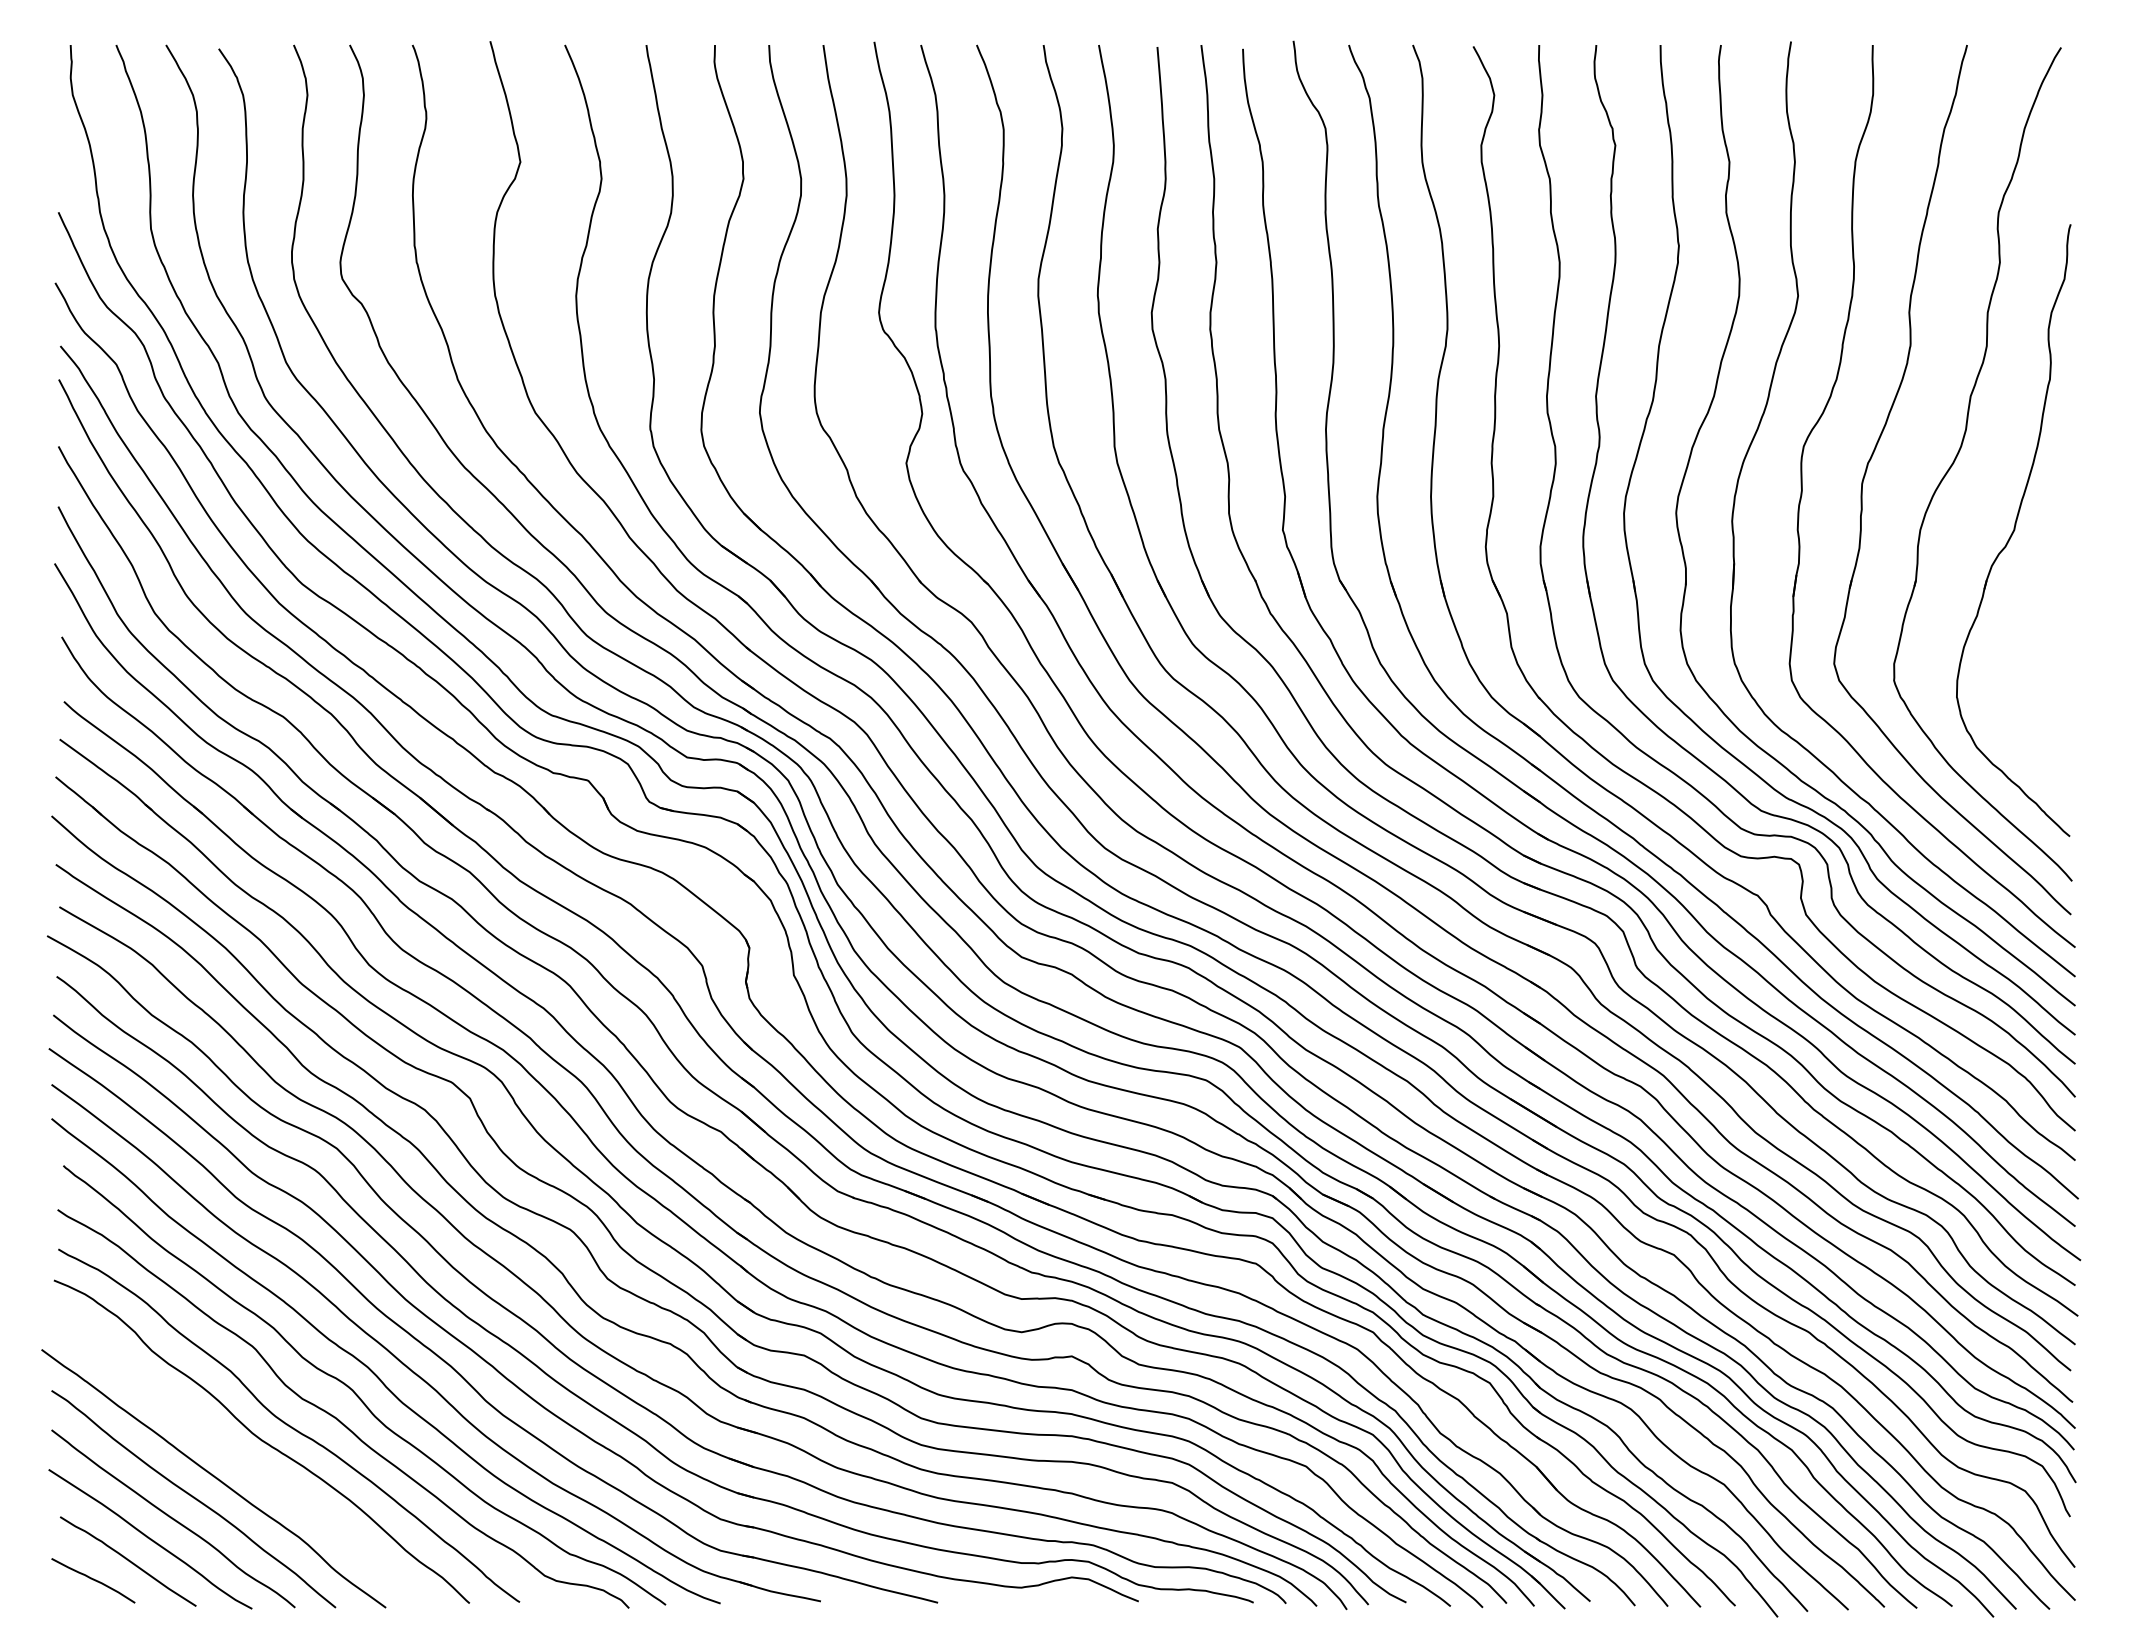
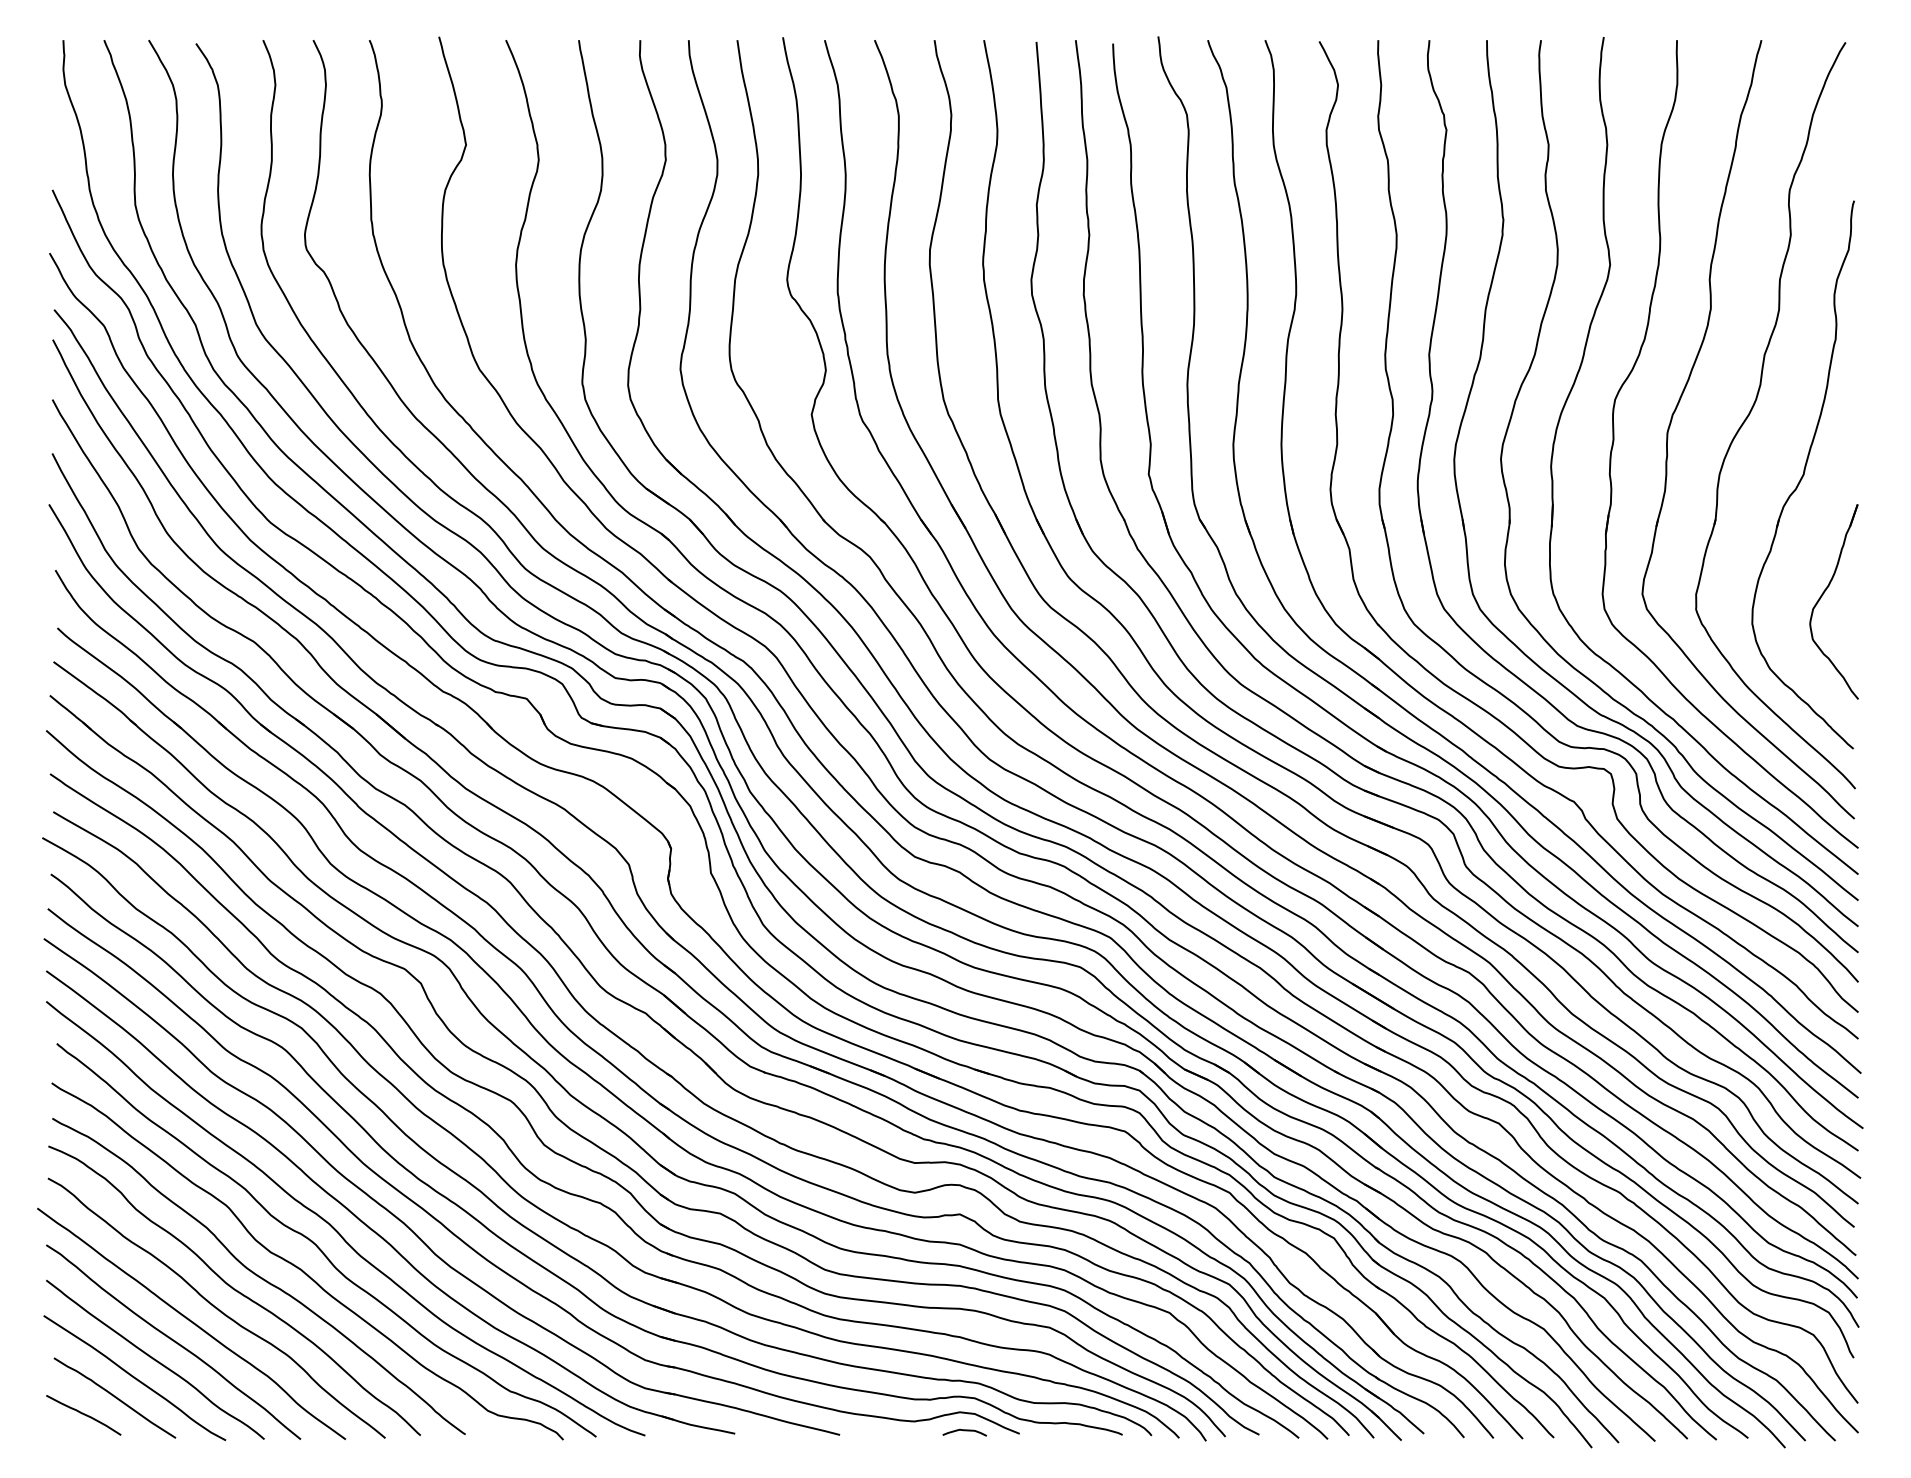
part: (2036, 664) -> (1823, 594), added
curve: (241, 1460) -> (216, 1307), added
curve: (1077, 1598) -> (964, 1431), added

